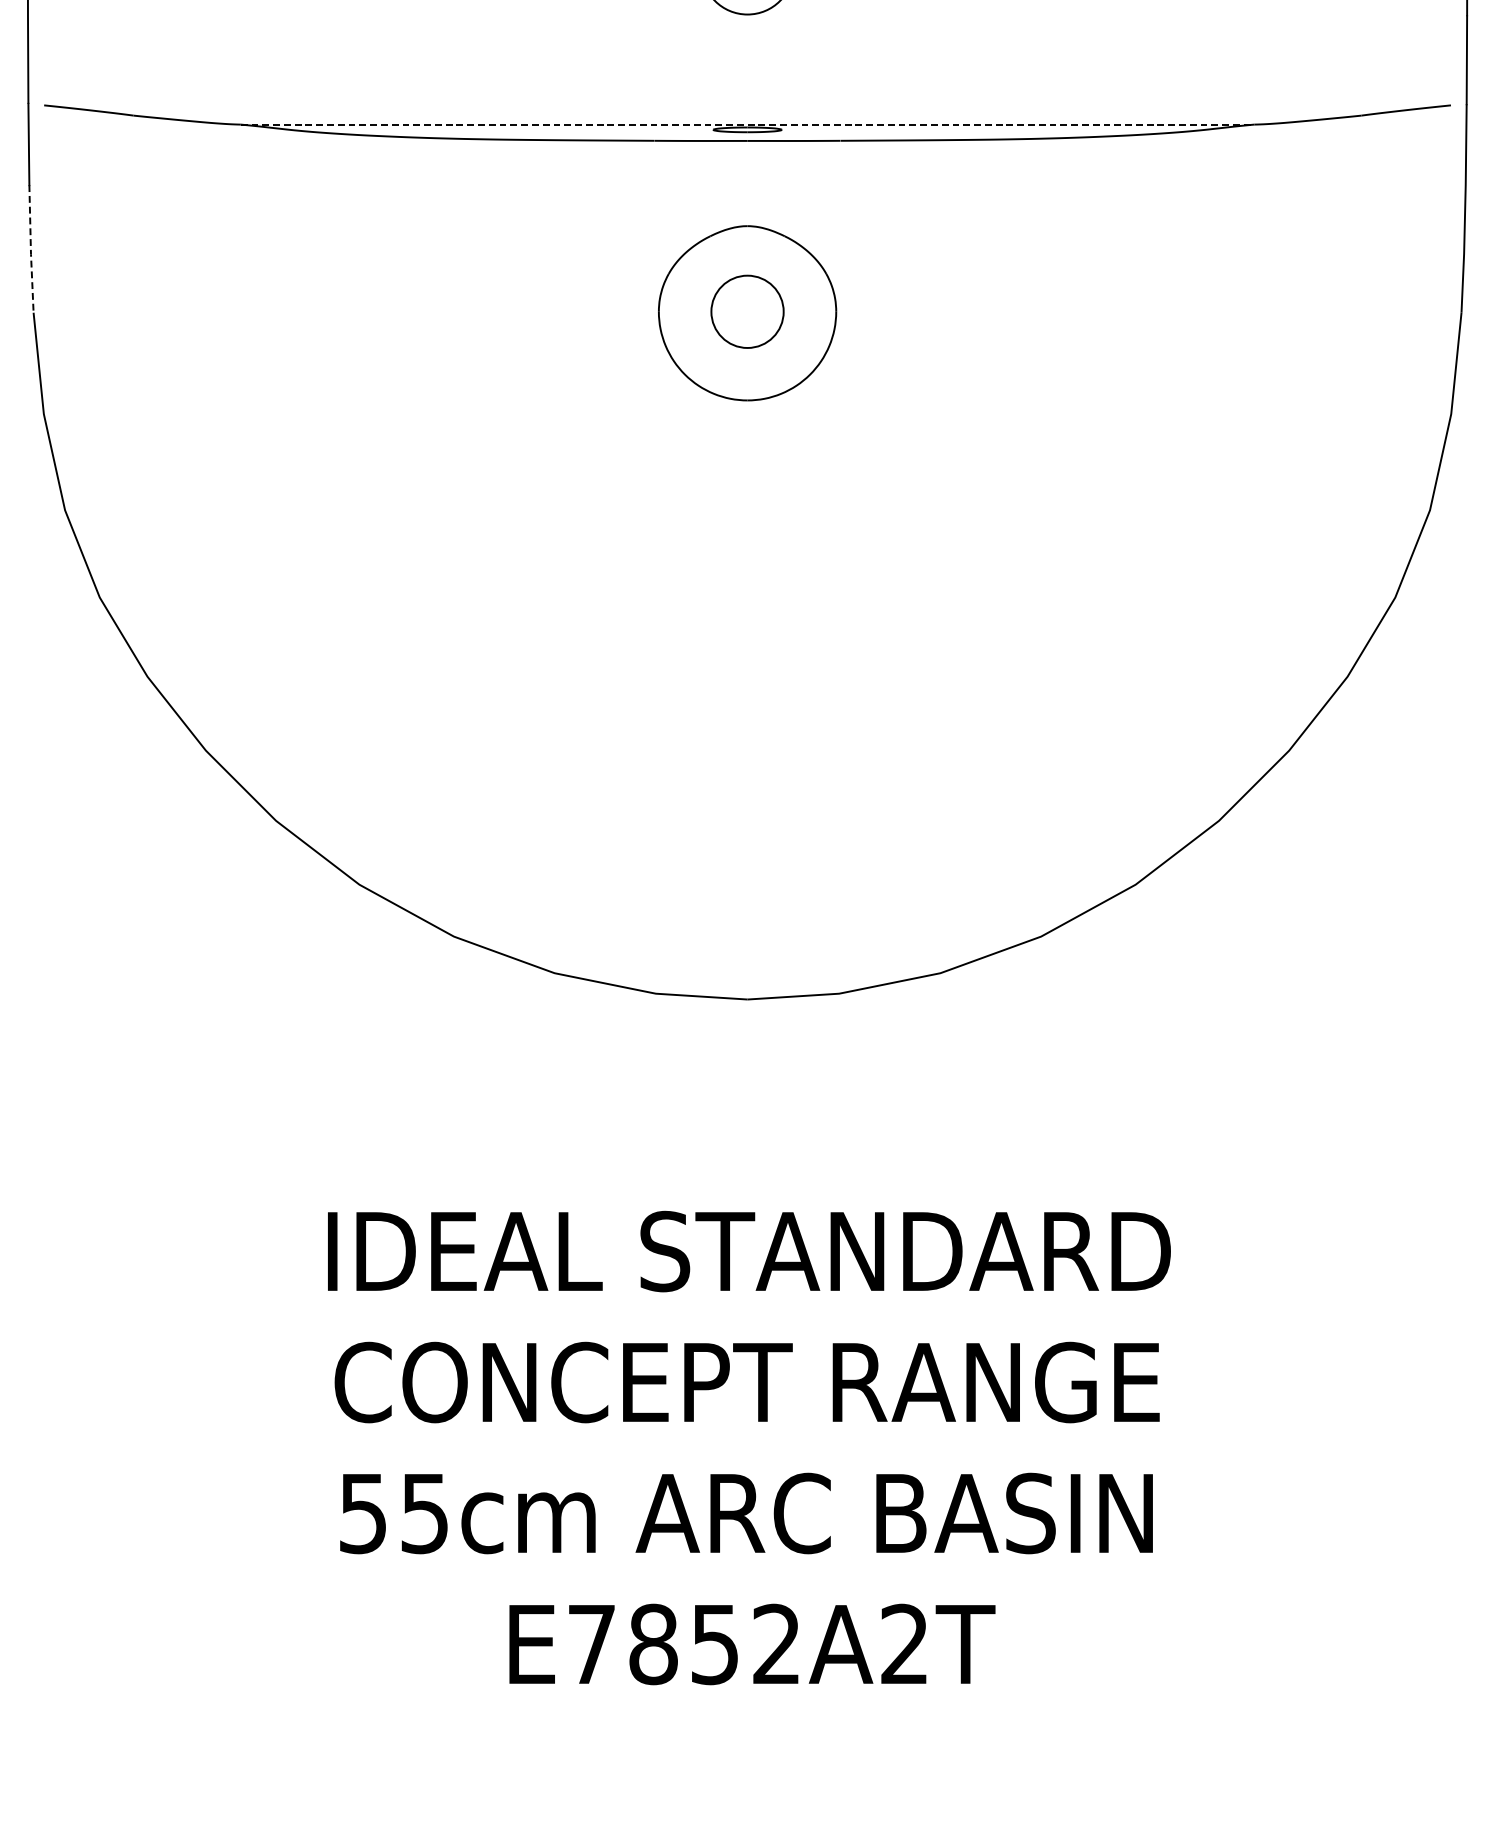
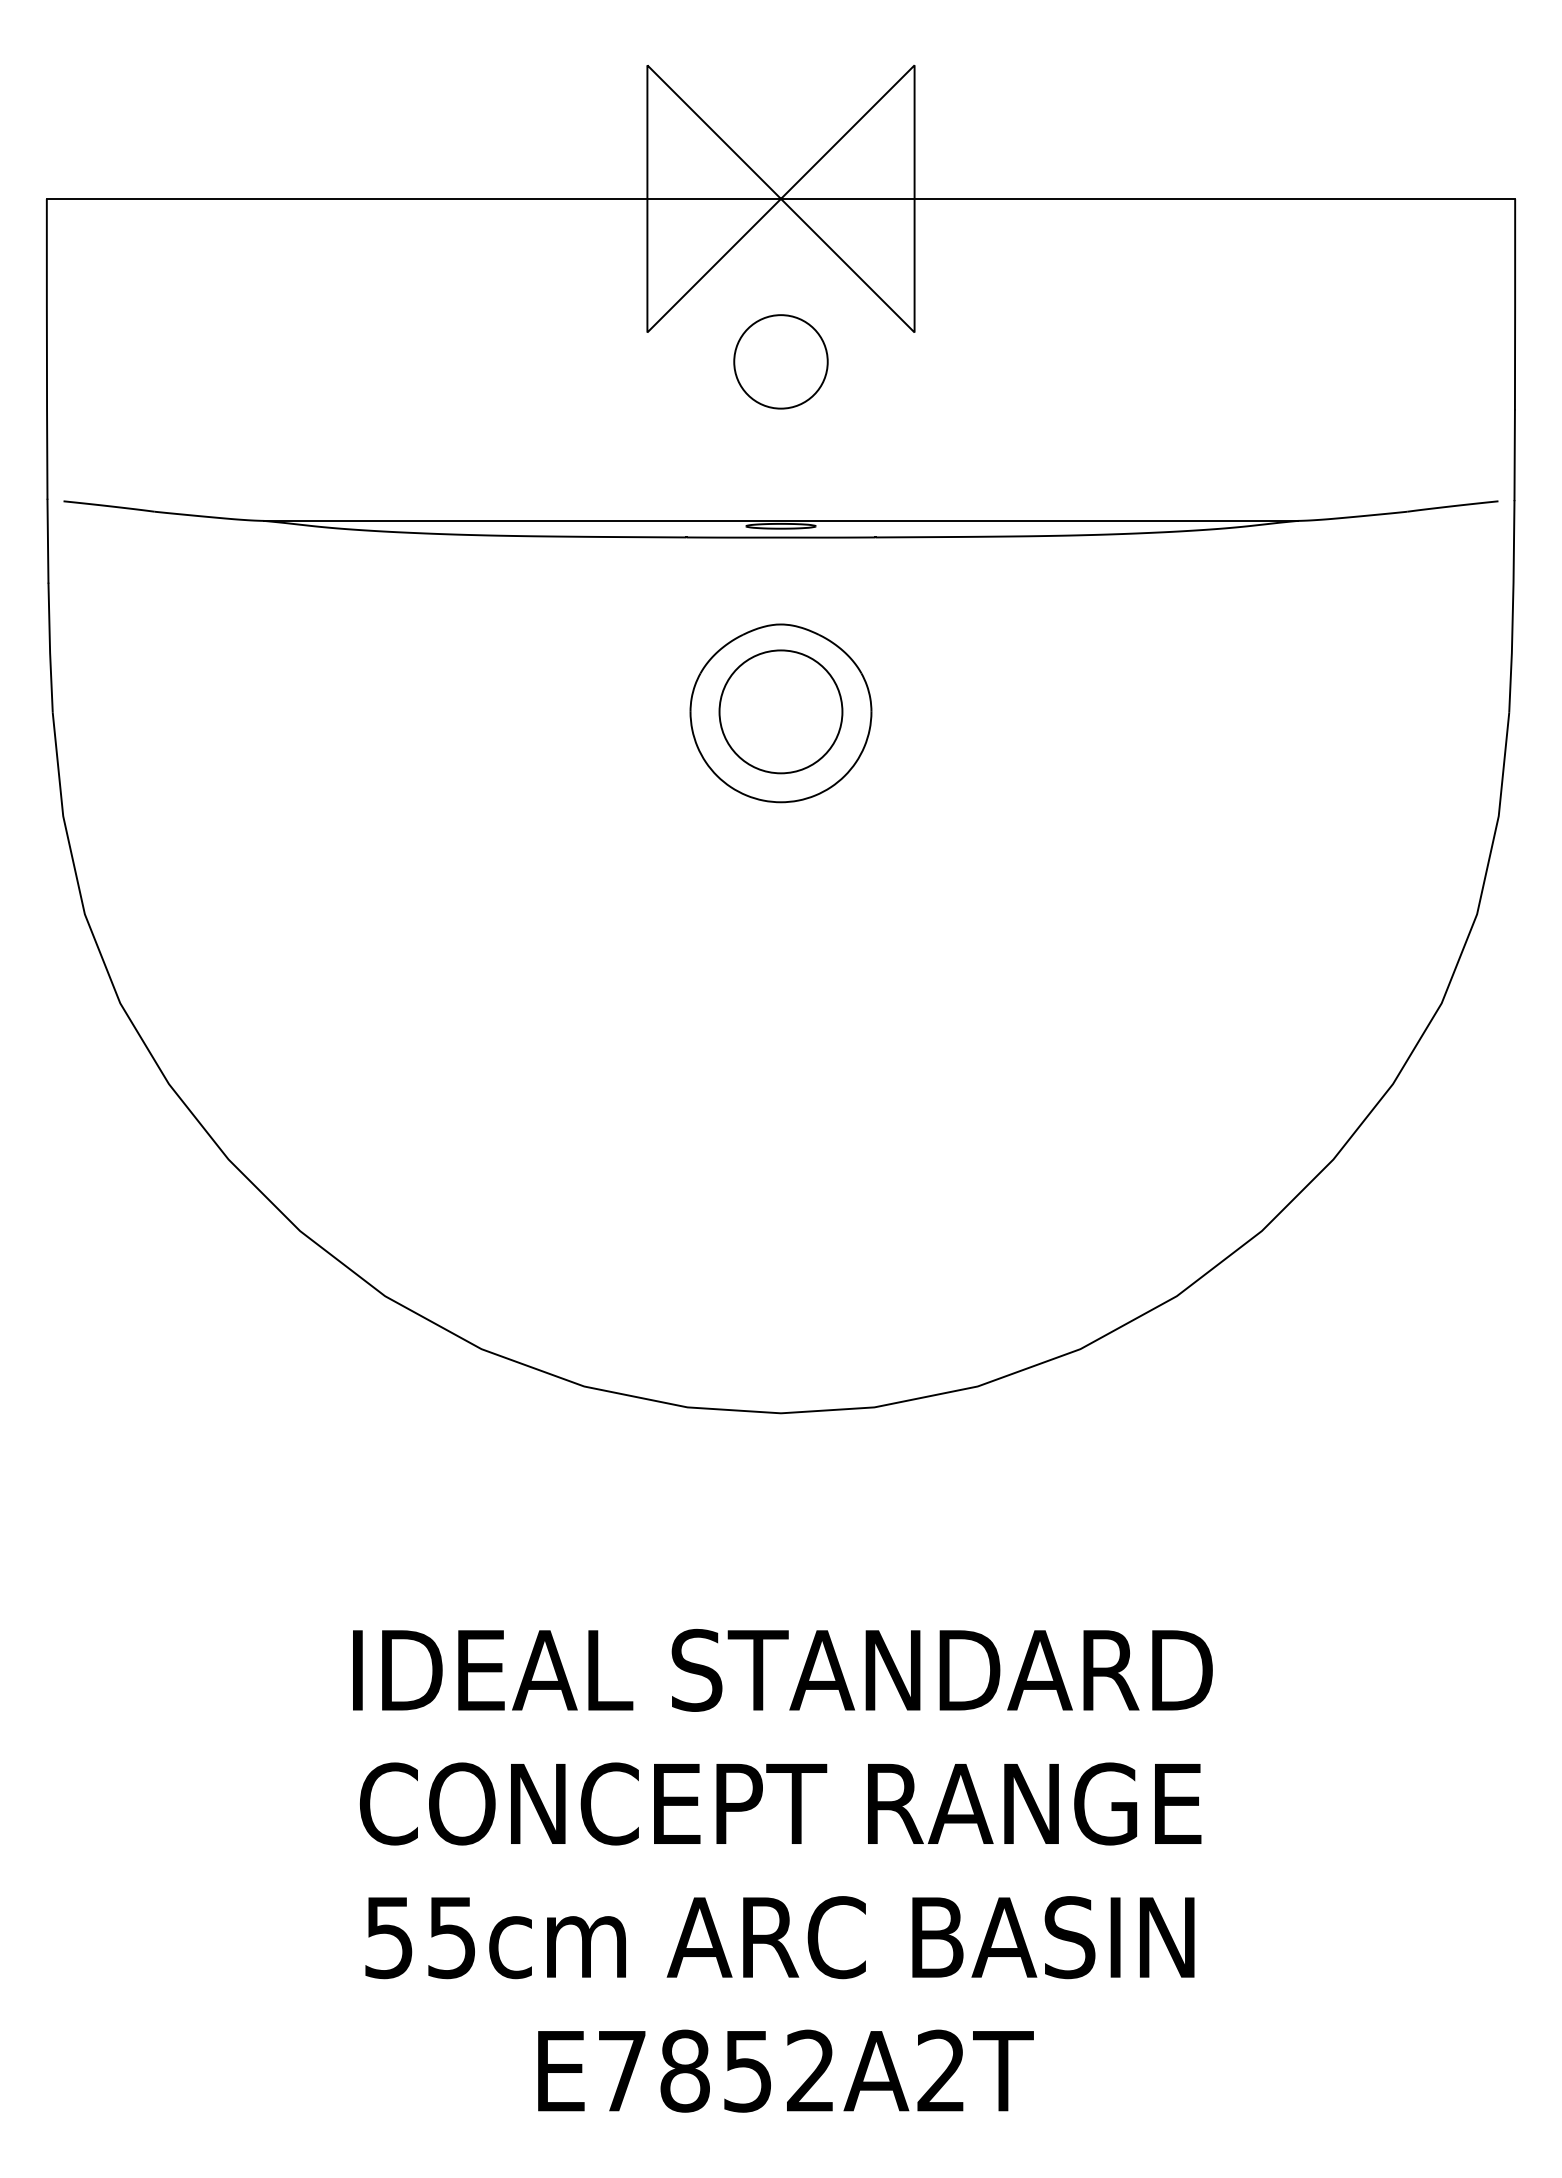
line: (748, 124) -> (781, 520), dashed -> solid
line: (31, 249) -> (50, 648), dashed -> solid
circle: (747, 311) -> (780, 711), size x1.67

